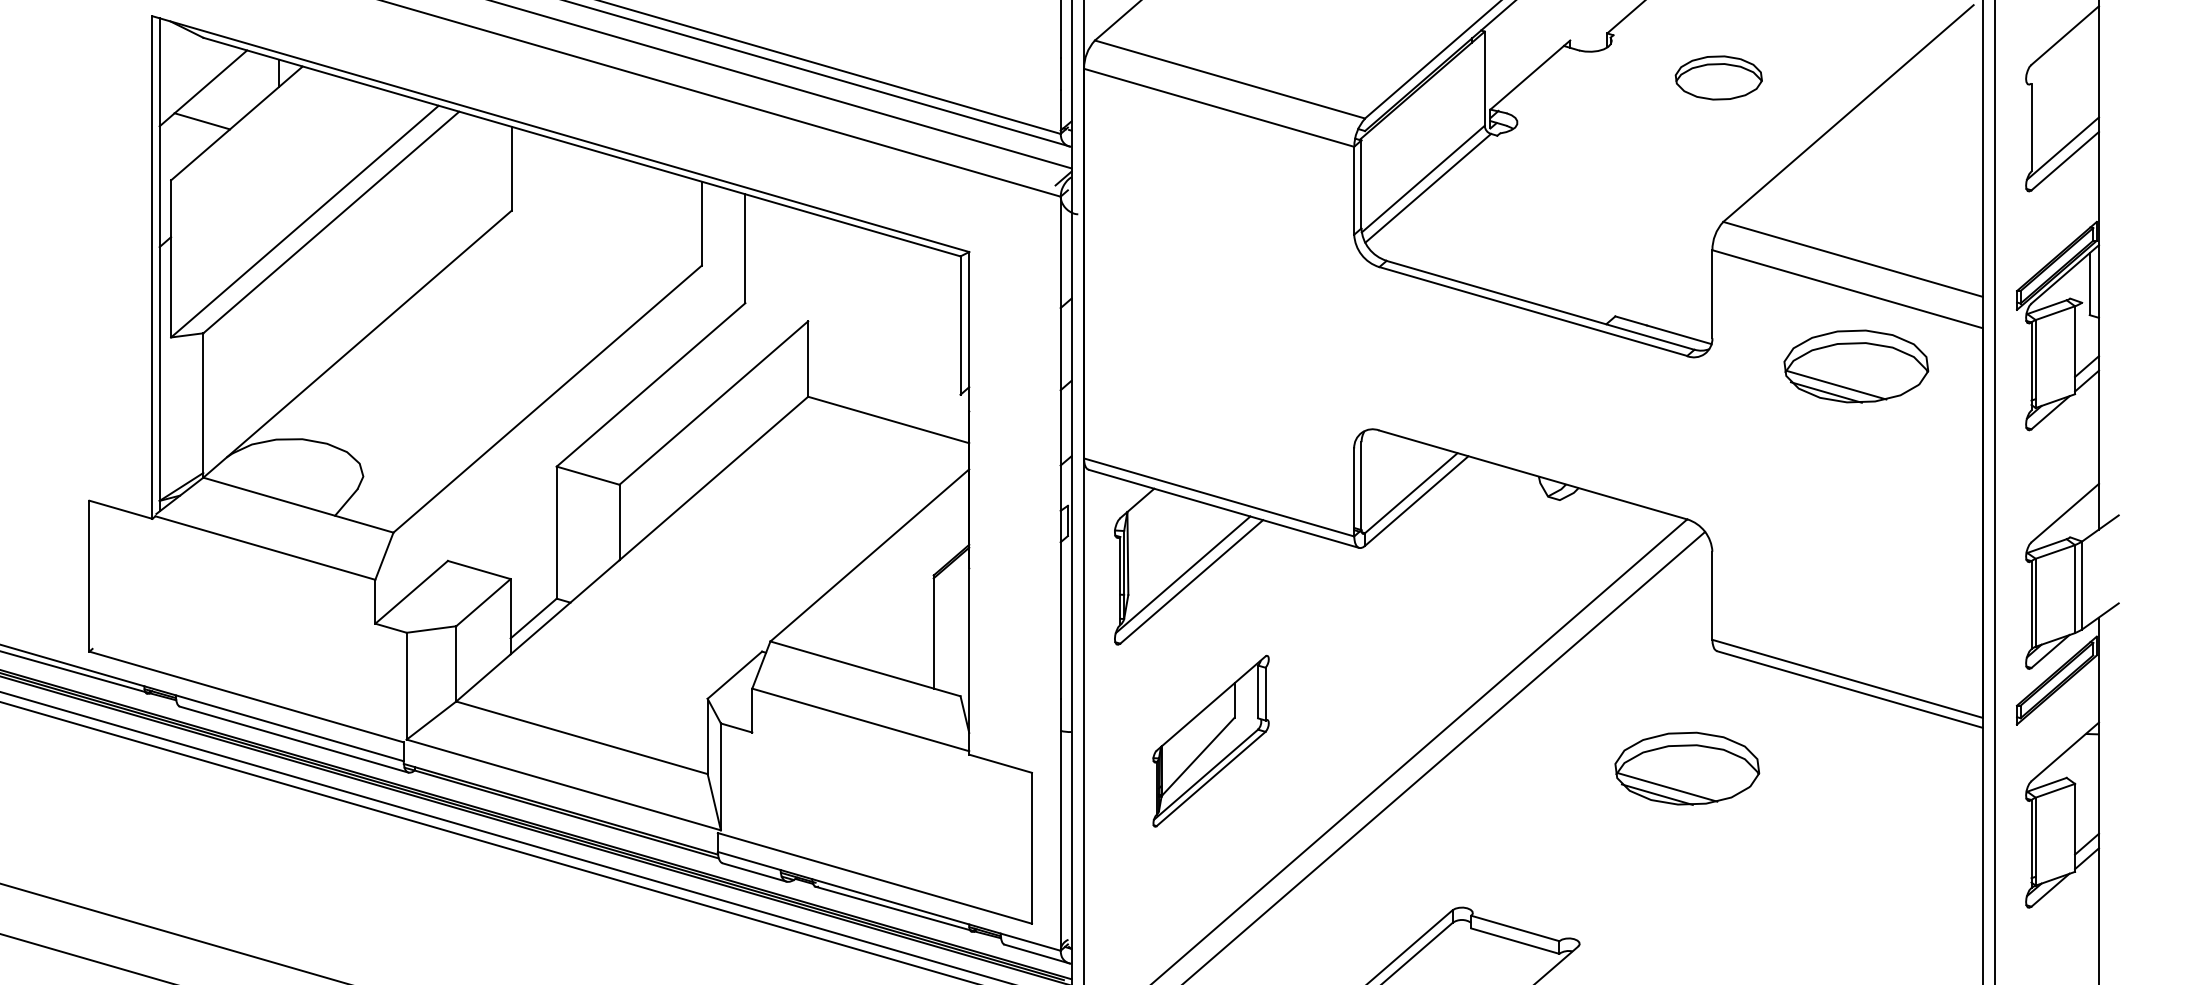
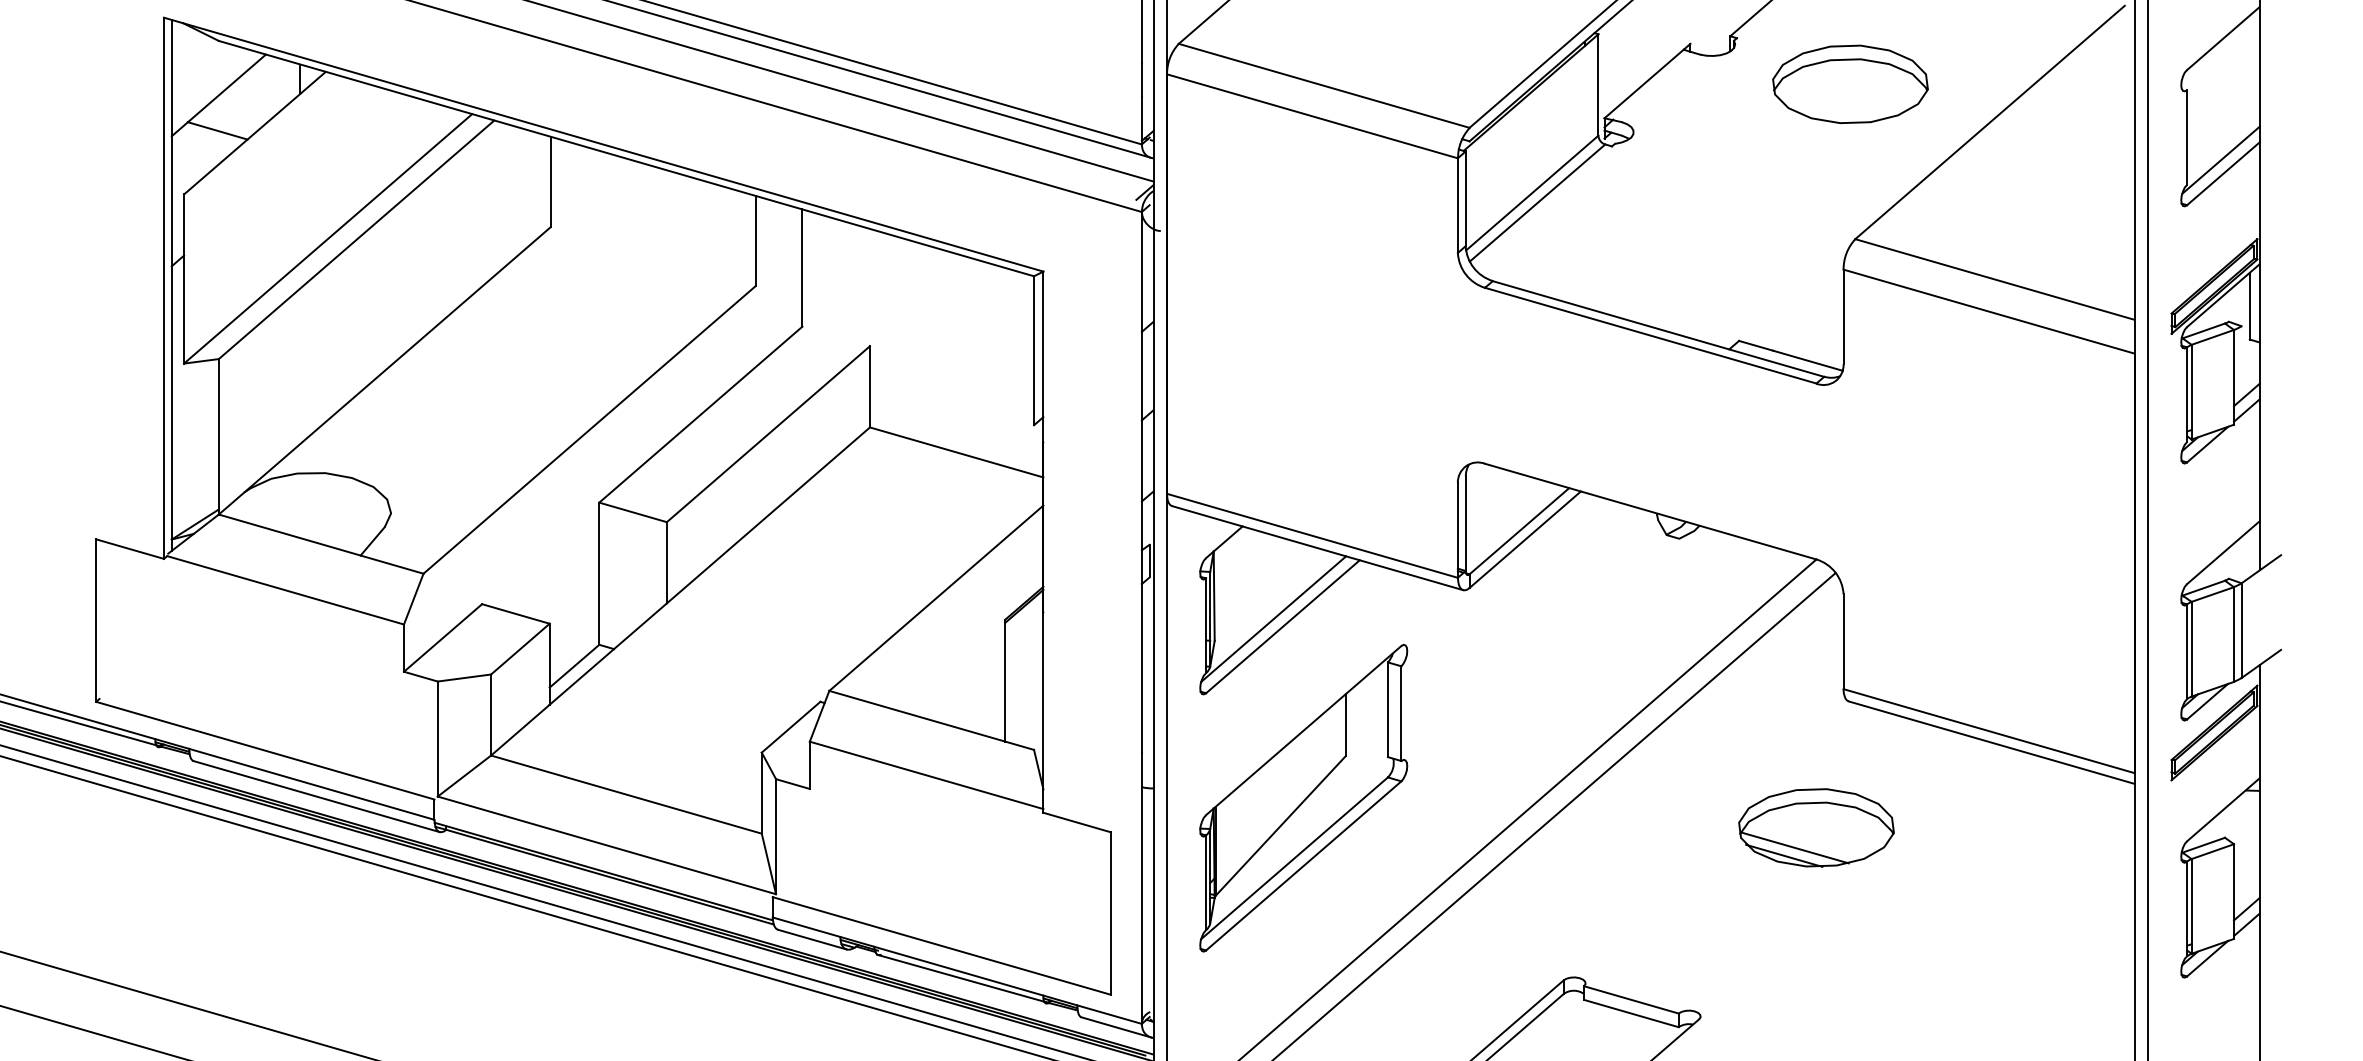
part: (1718, 77) -> (1850, 83), size x1.67
part: (1856, 366) -> (1998, 394), removed
part: (1210, 741) -> (1303, 798), size x1.67

